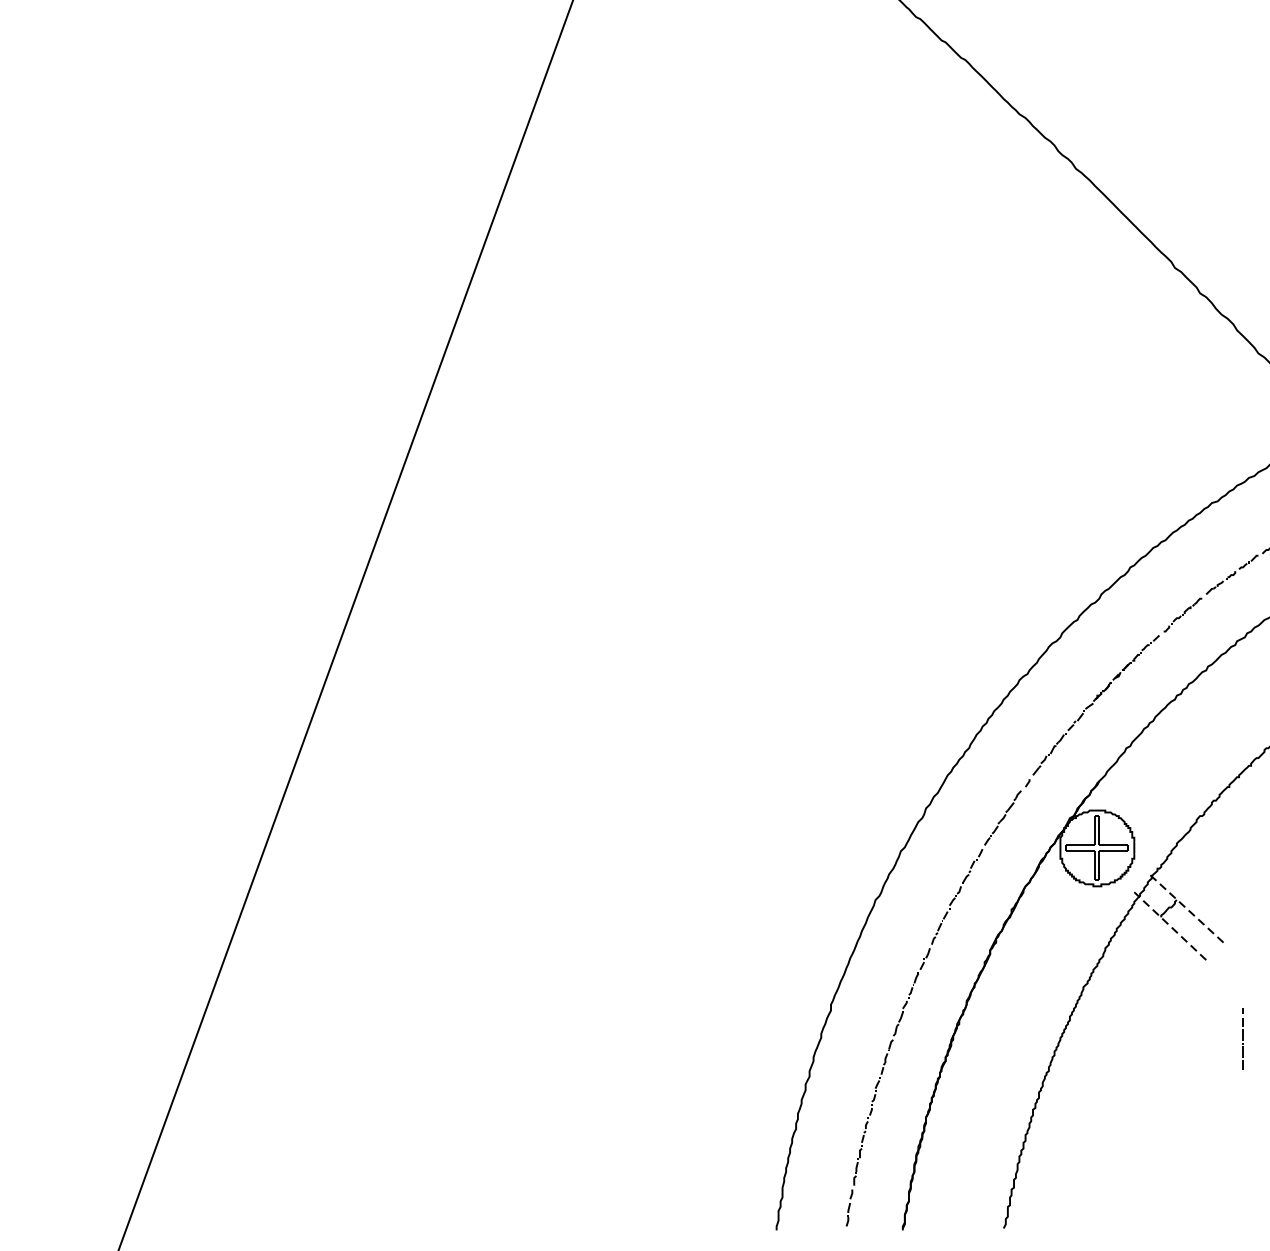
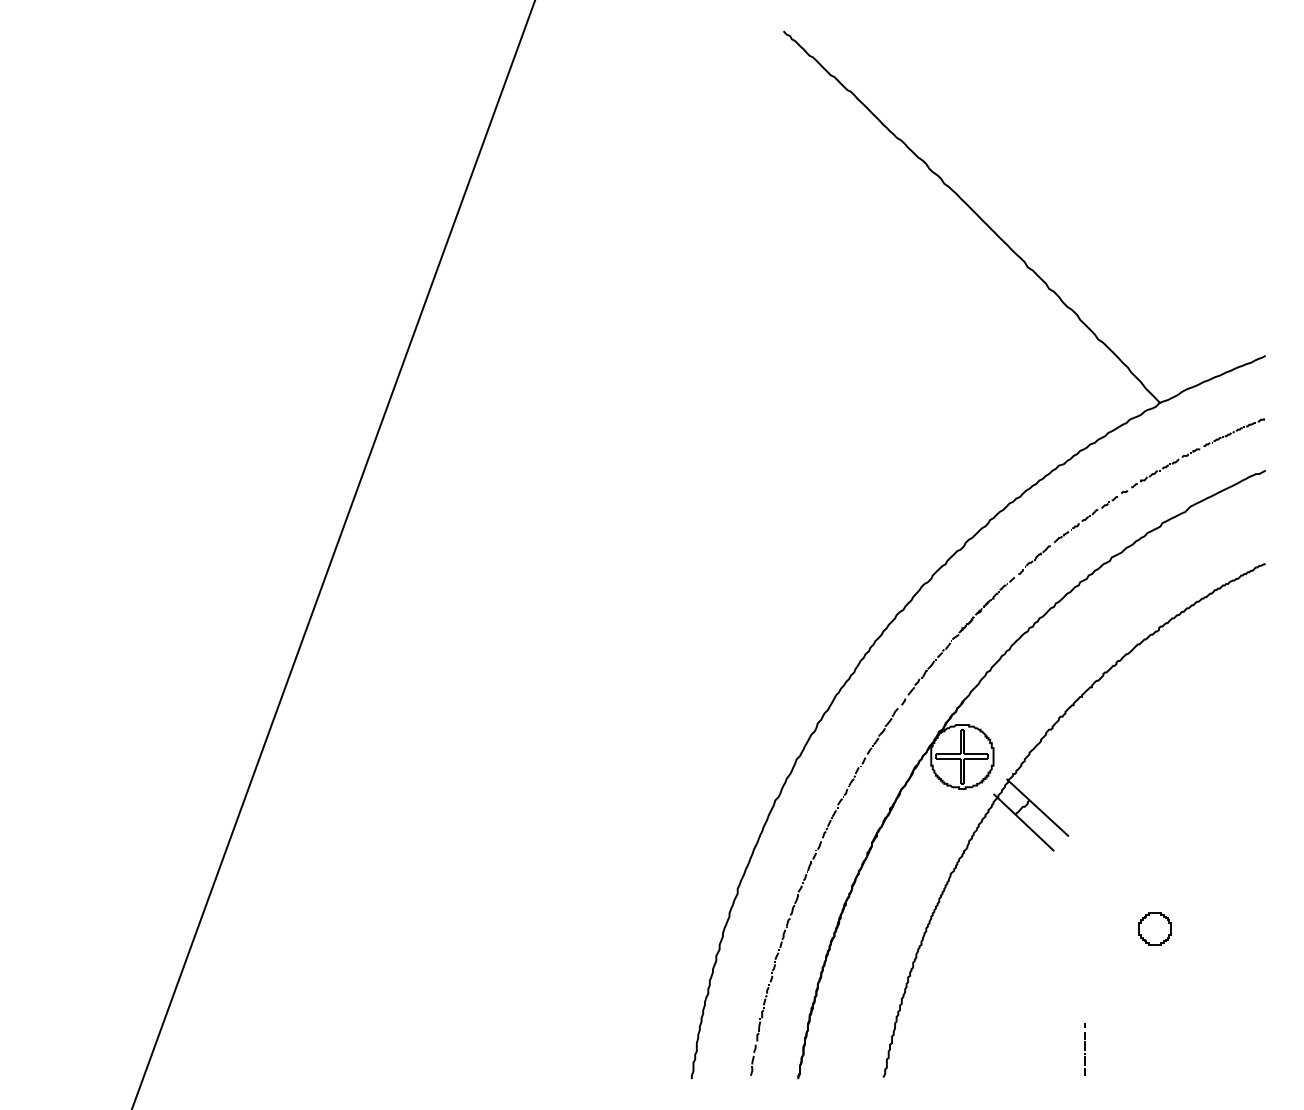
line: (1186, 908) -> (1037, 807), dashed -> solid
line: (1169, 926) -> (1023, 822), dashed -> solid
line: (1242, 1038) -> (1084, 1049), moved

